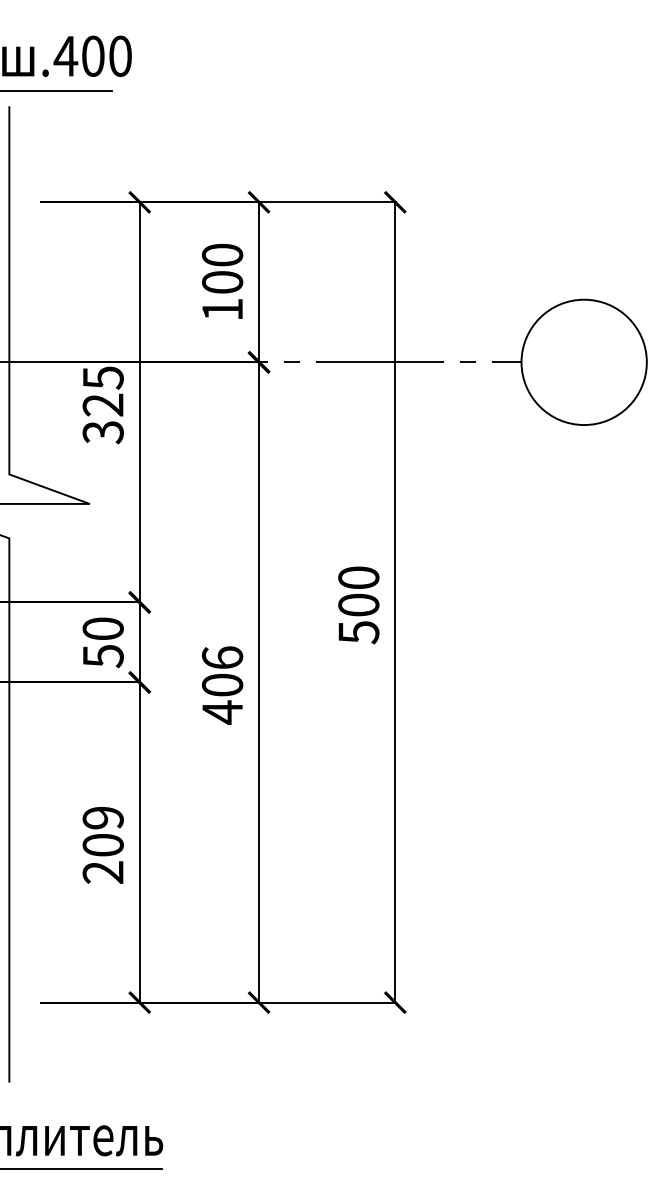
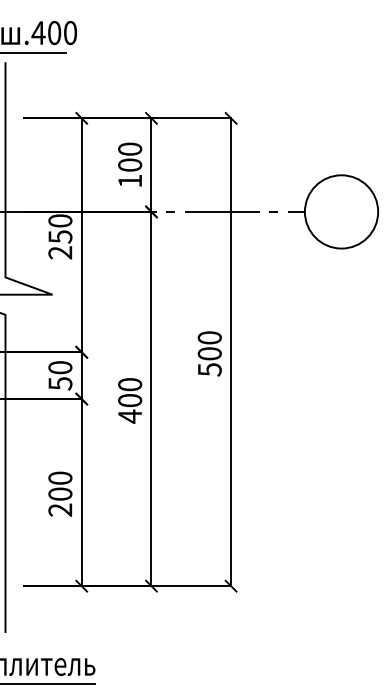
text: (103, 404) -> (60, 236), 325 -> 250
text: (223, 657) -> (130, 384), 406 -> 400
text: (103, 816) -> (60, 477), 209 -> 200

